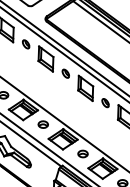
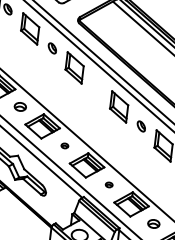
part: (65, 73) -> (96, 87), removed
part: (42, 124) -> (64, 145), size x0.6
part: (82, 153) -> (108, 184), size x0.6

